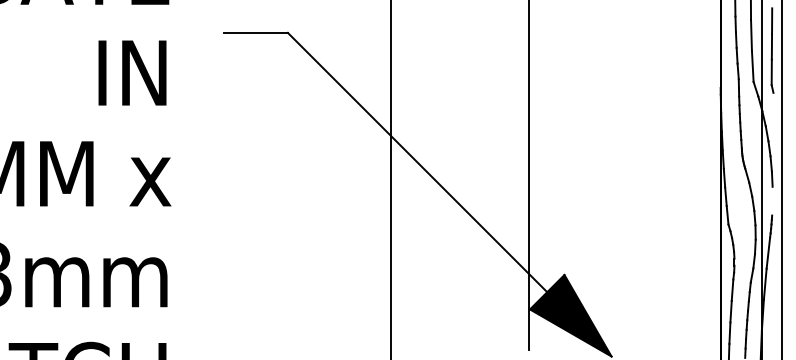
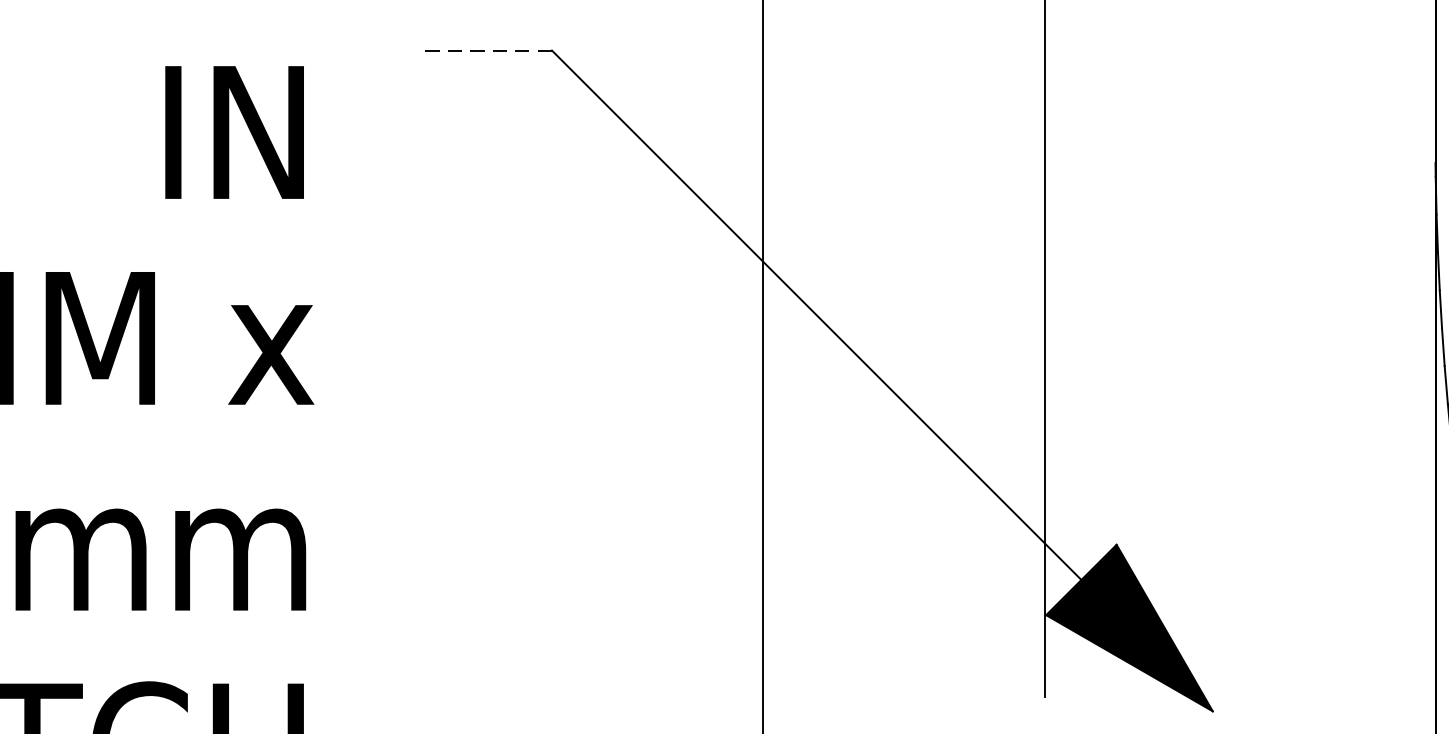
line: (255, 32) -> (485, 49), solid -> dashed

